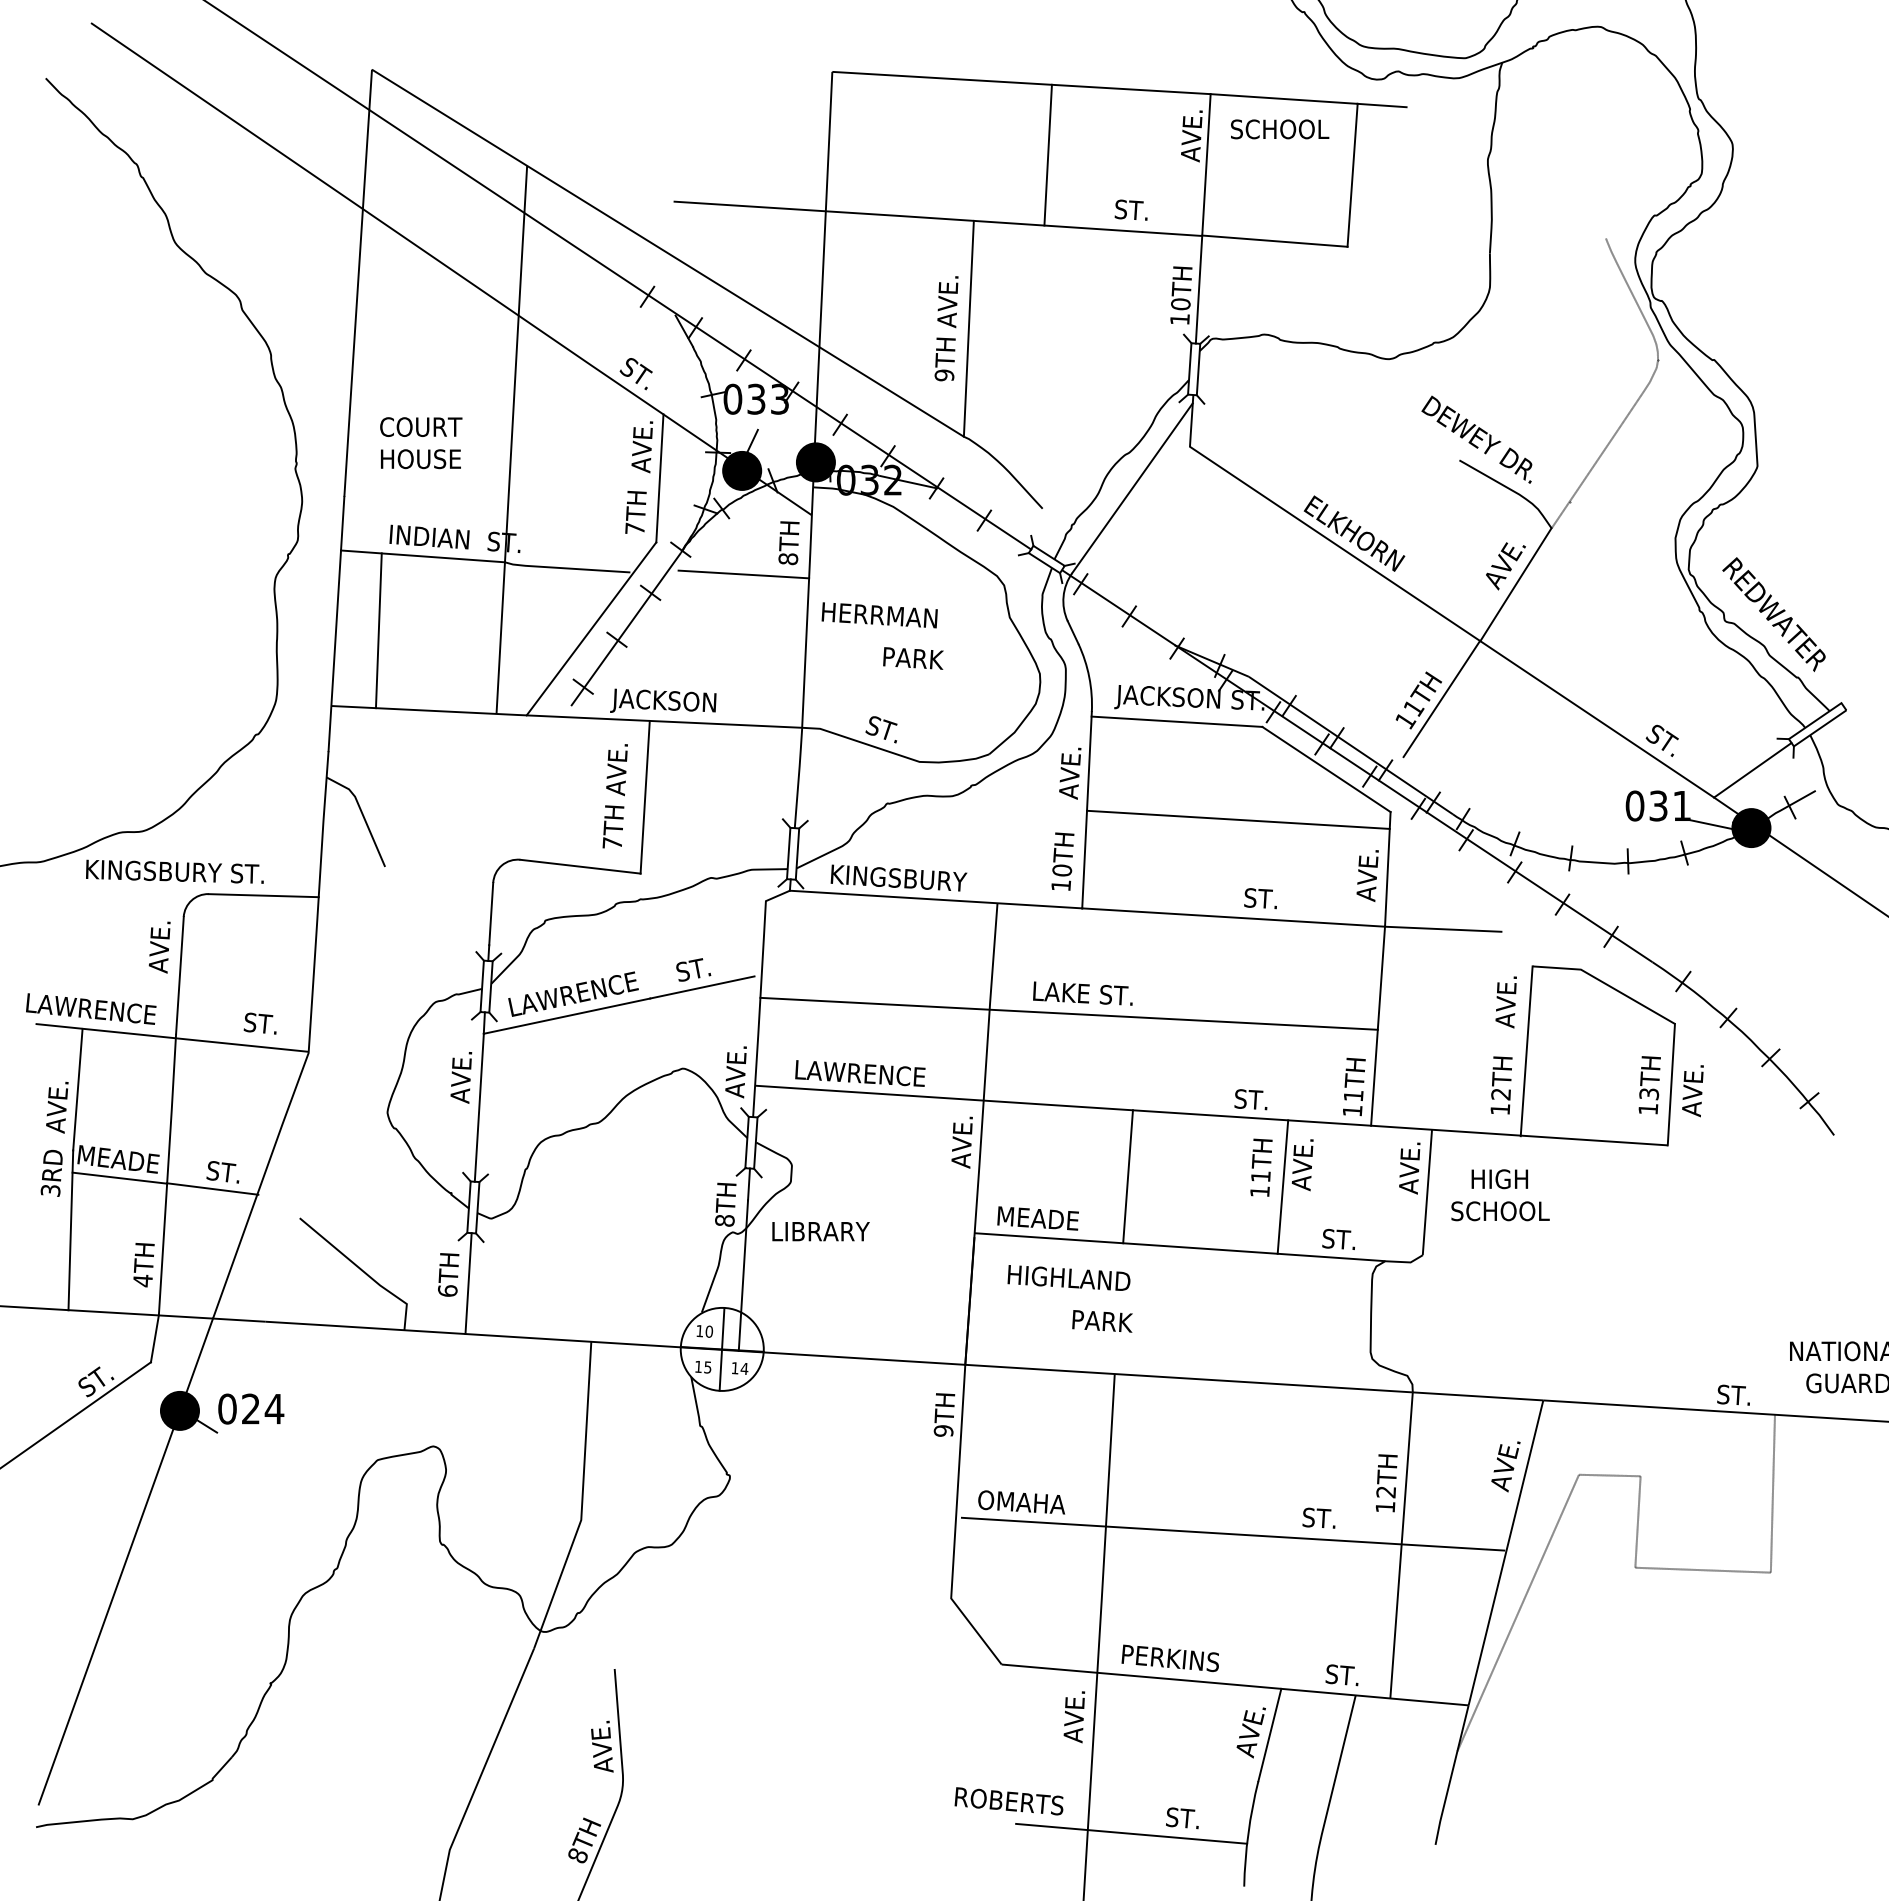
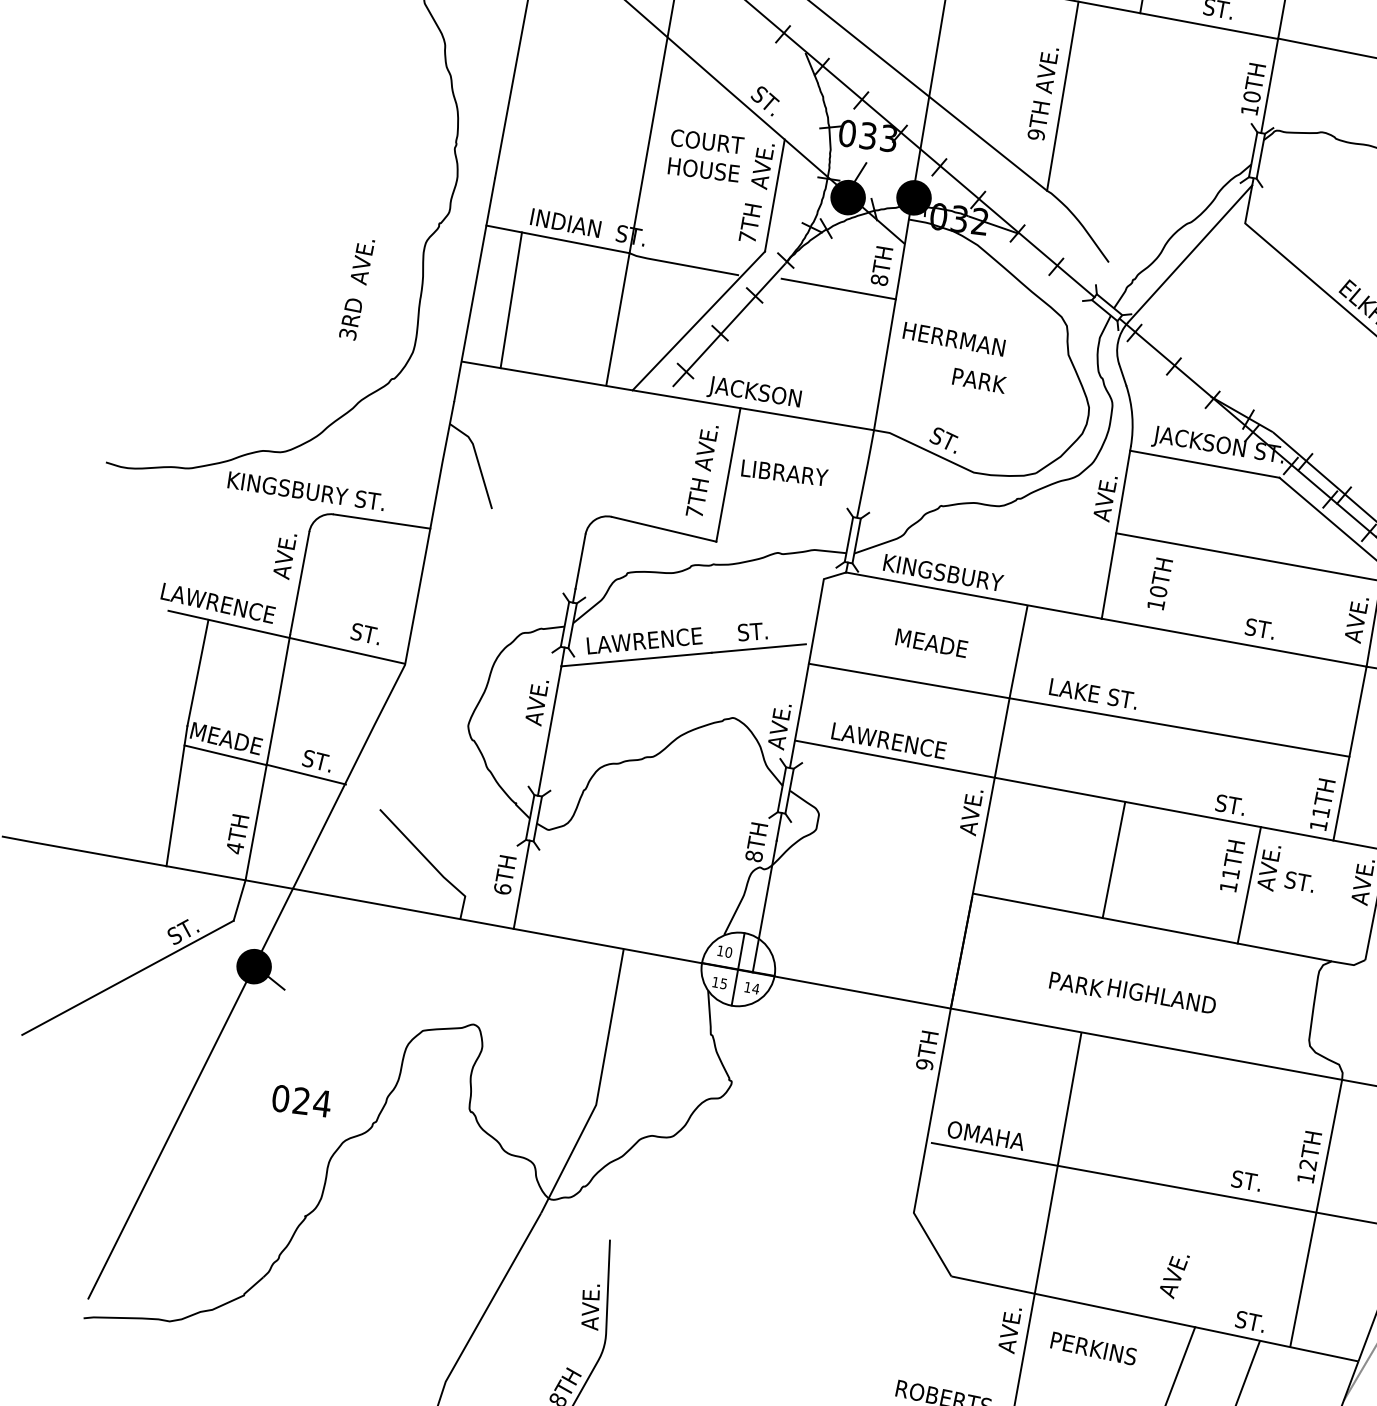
text: (421, 443) -> (705, 156), moved
text: (1062, 861) -> (1159, 583), moved
text: (54, 1138) -> (356, 288), moved
text: (1037, 1218) -> (931, 643), moved
text: (820, 1231) -> (784, 472), moved
text: (1338, 1239) -> (1299, 881), moved
text: (1068, 1277) -> (1161, 995), moved
text: (251, 1408) -> (302, 1100), moved
text: (1169, 1657) -> (1092, 1347), moved
text: (1250, 1732) -> (1173, 1276), moved

